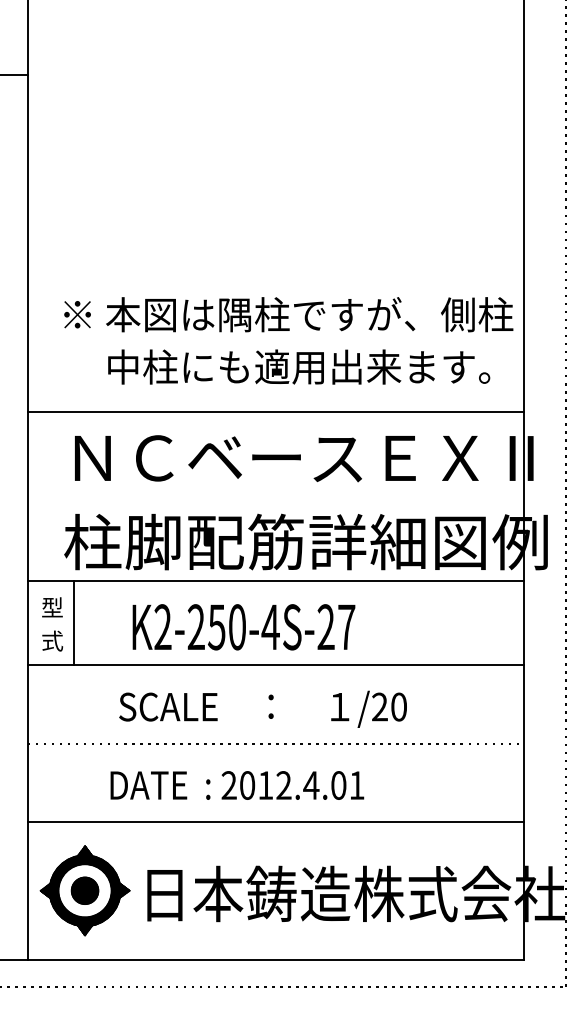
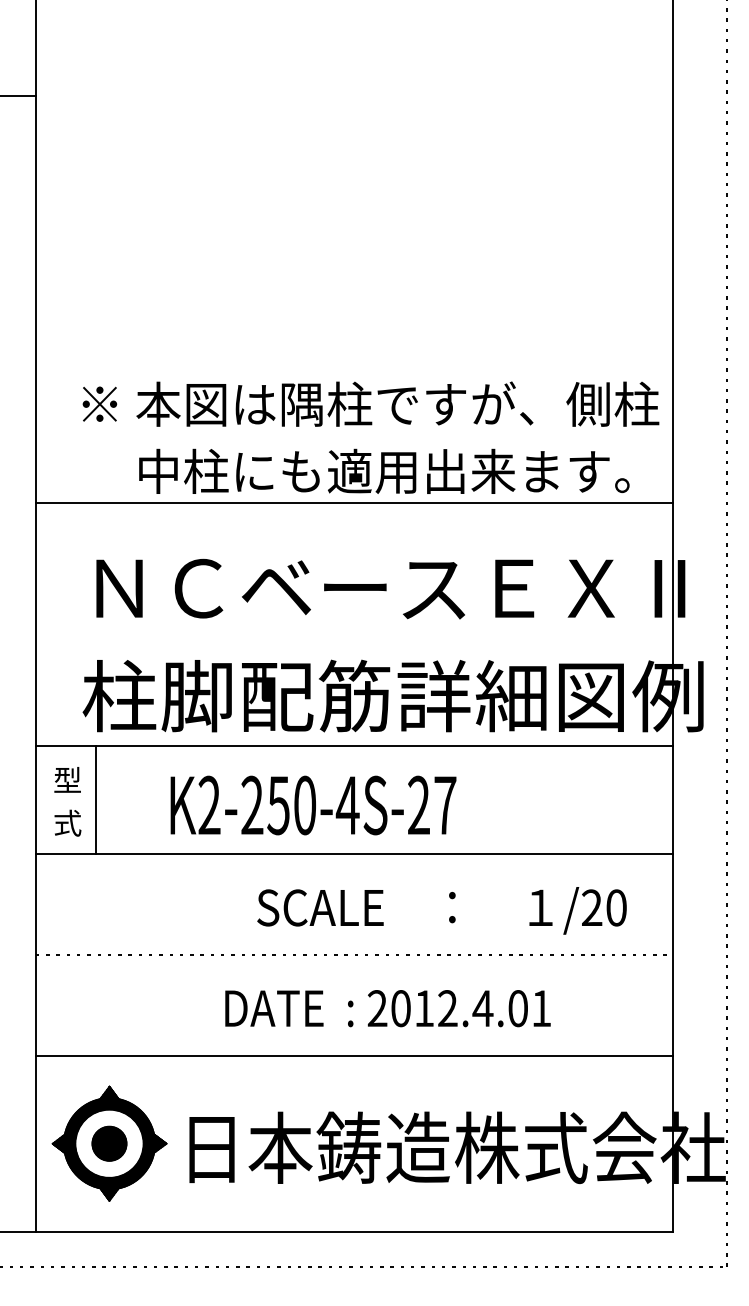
line: (275, 412) -> (354, 503), moved
text: (262, 709) -> (441, 910), moved
text: (236, 785) -> (387, 1008), moved

